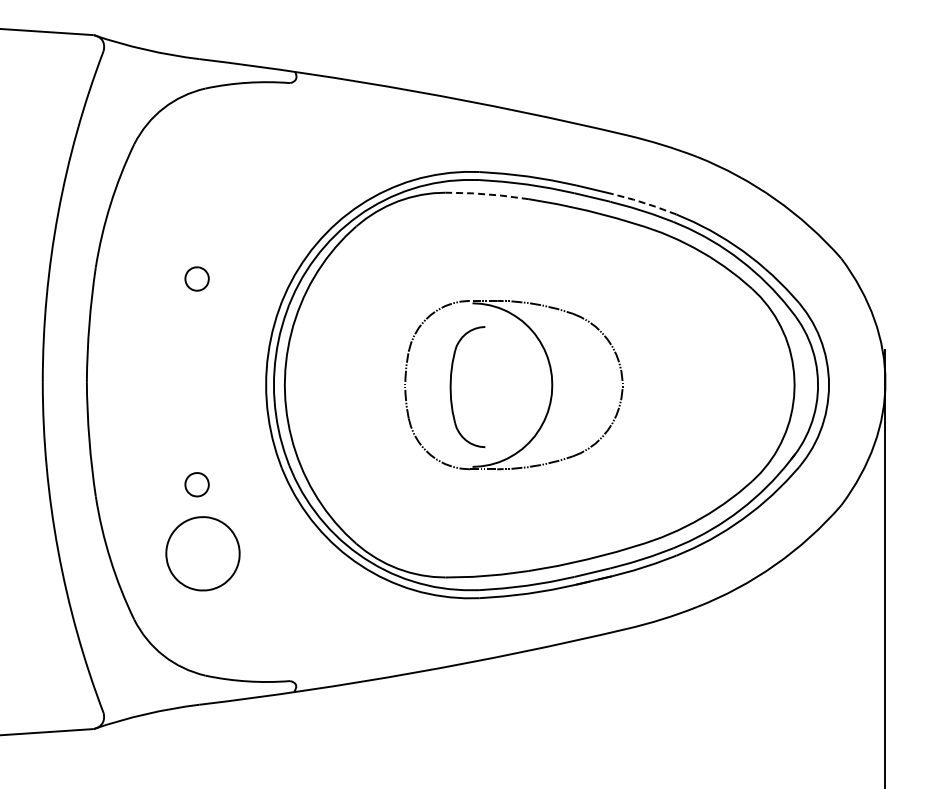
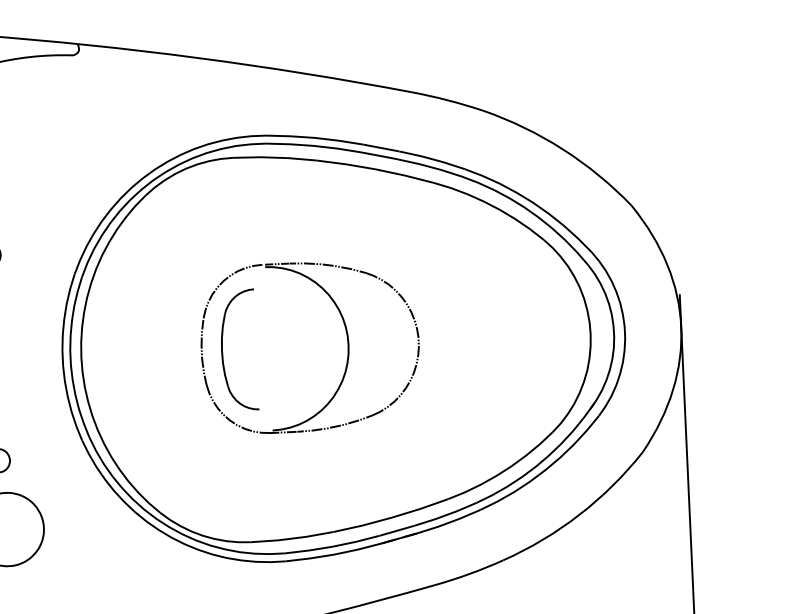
line: (487, 194) -> (275, 157), dashed -> solid
line: (644, 203) -> (432, 159), dashed -> solid
part: (451, 386) -> (222, 350), moved

